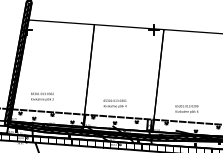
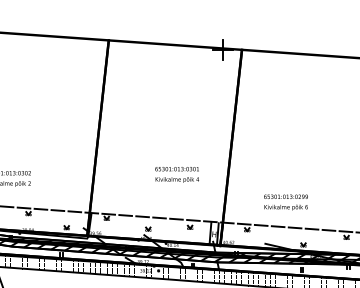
text: (114, 103) -> (176, 174), moved

